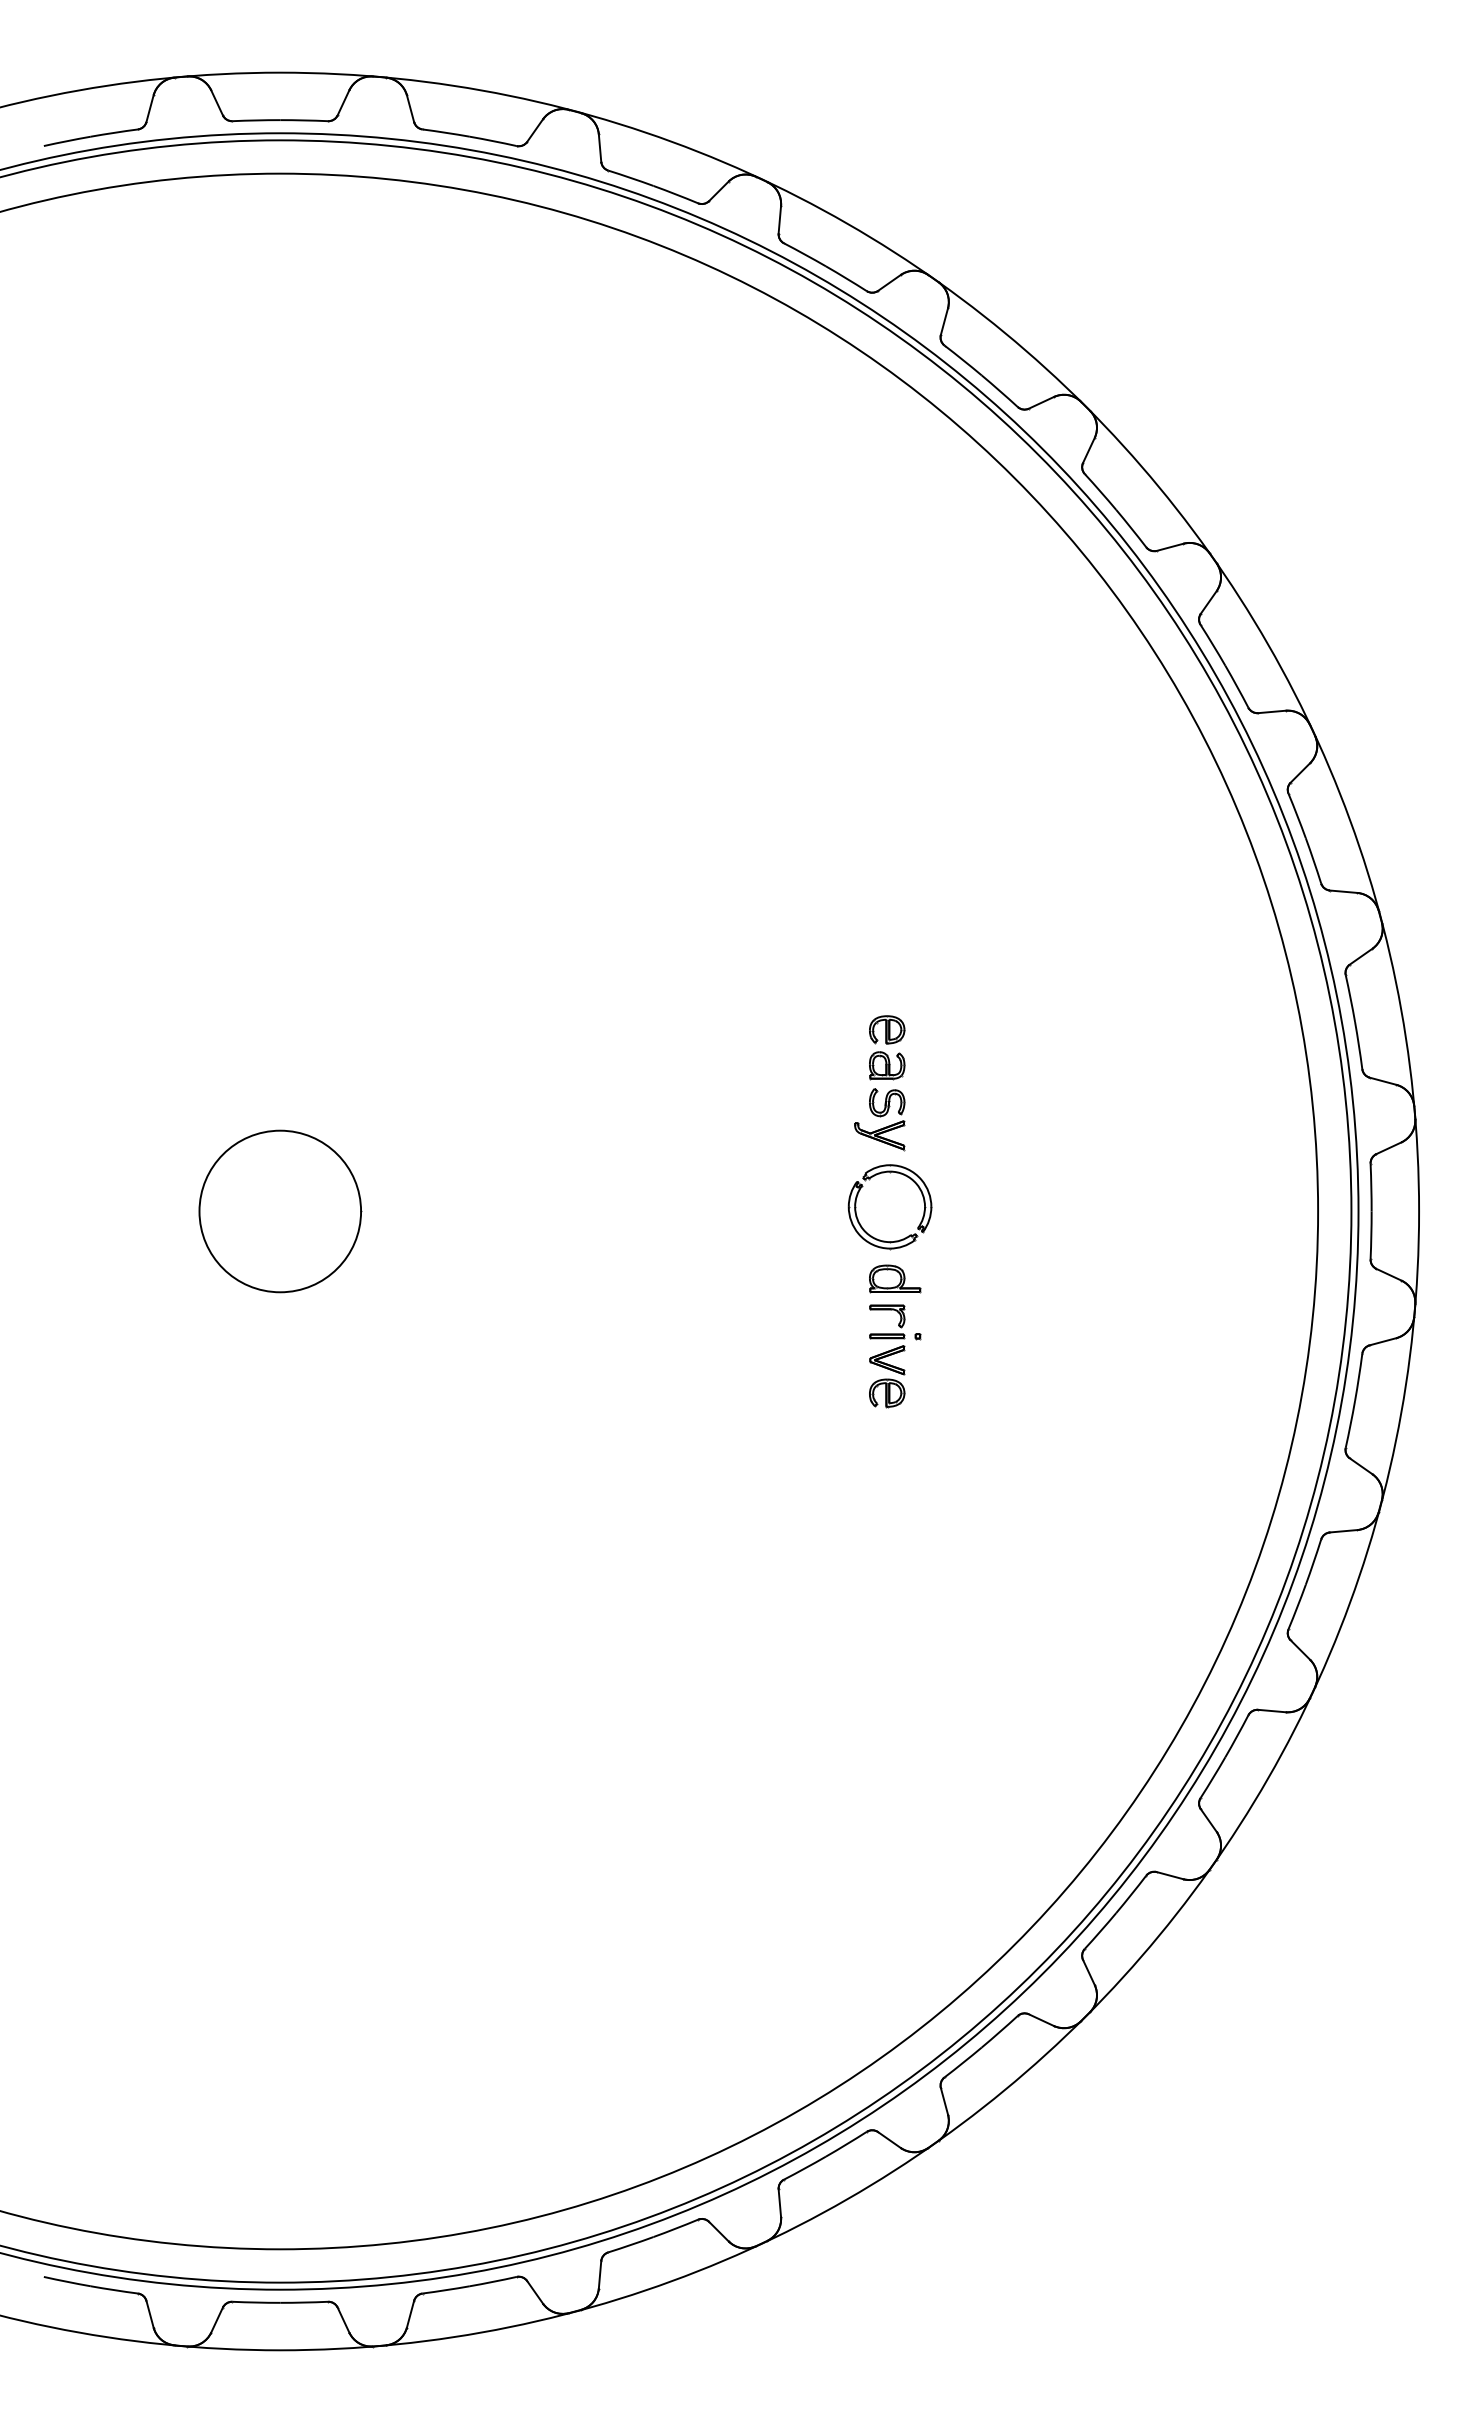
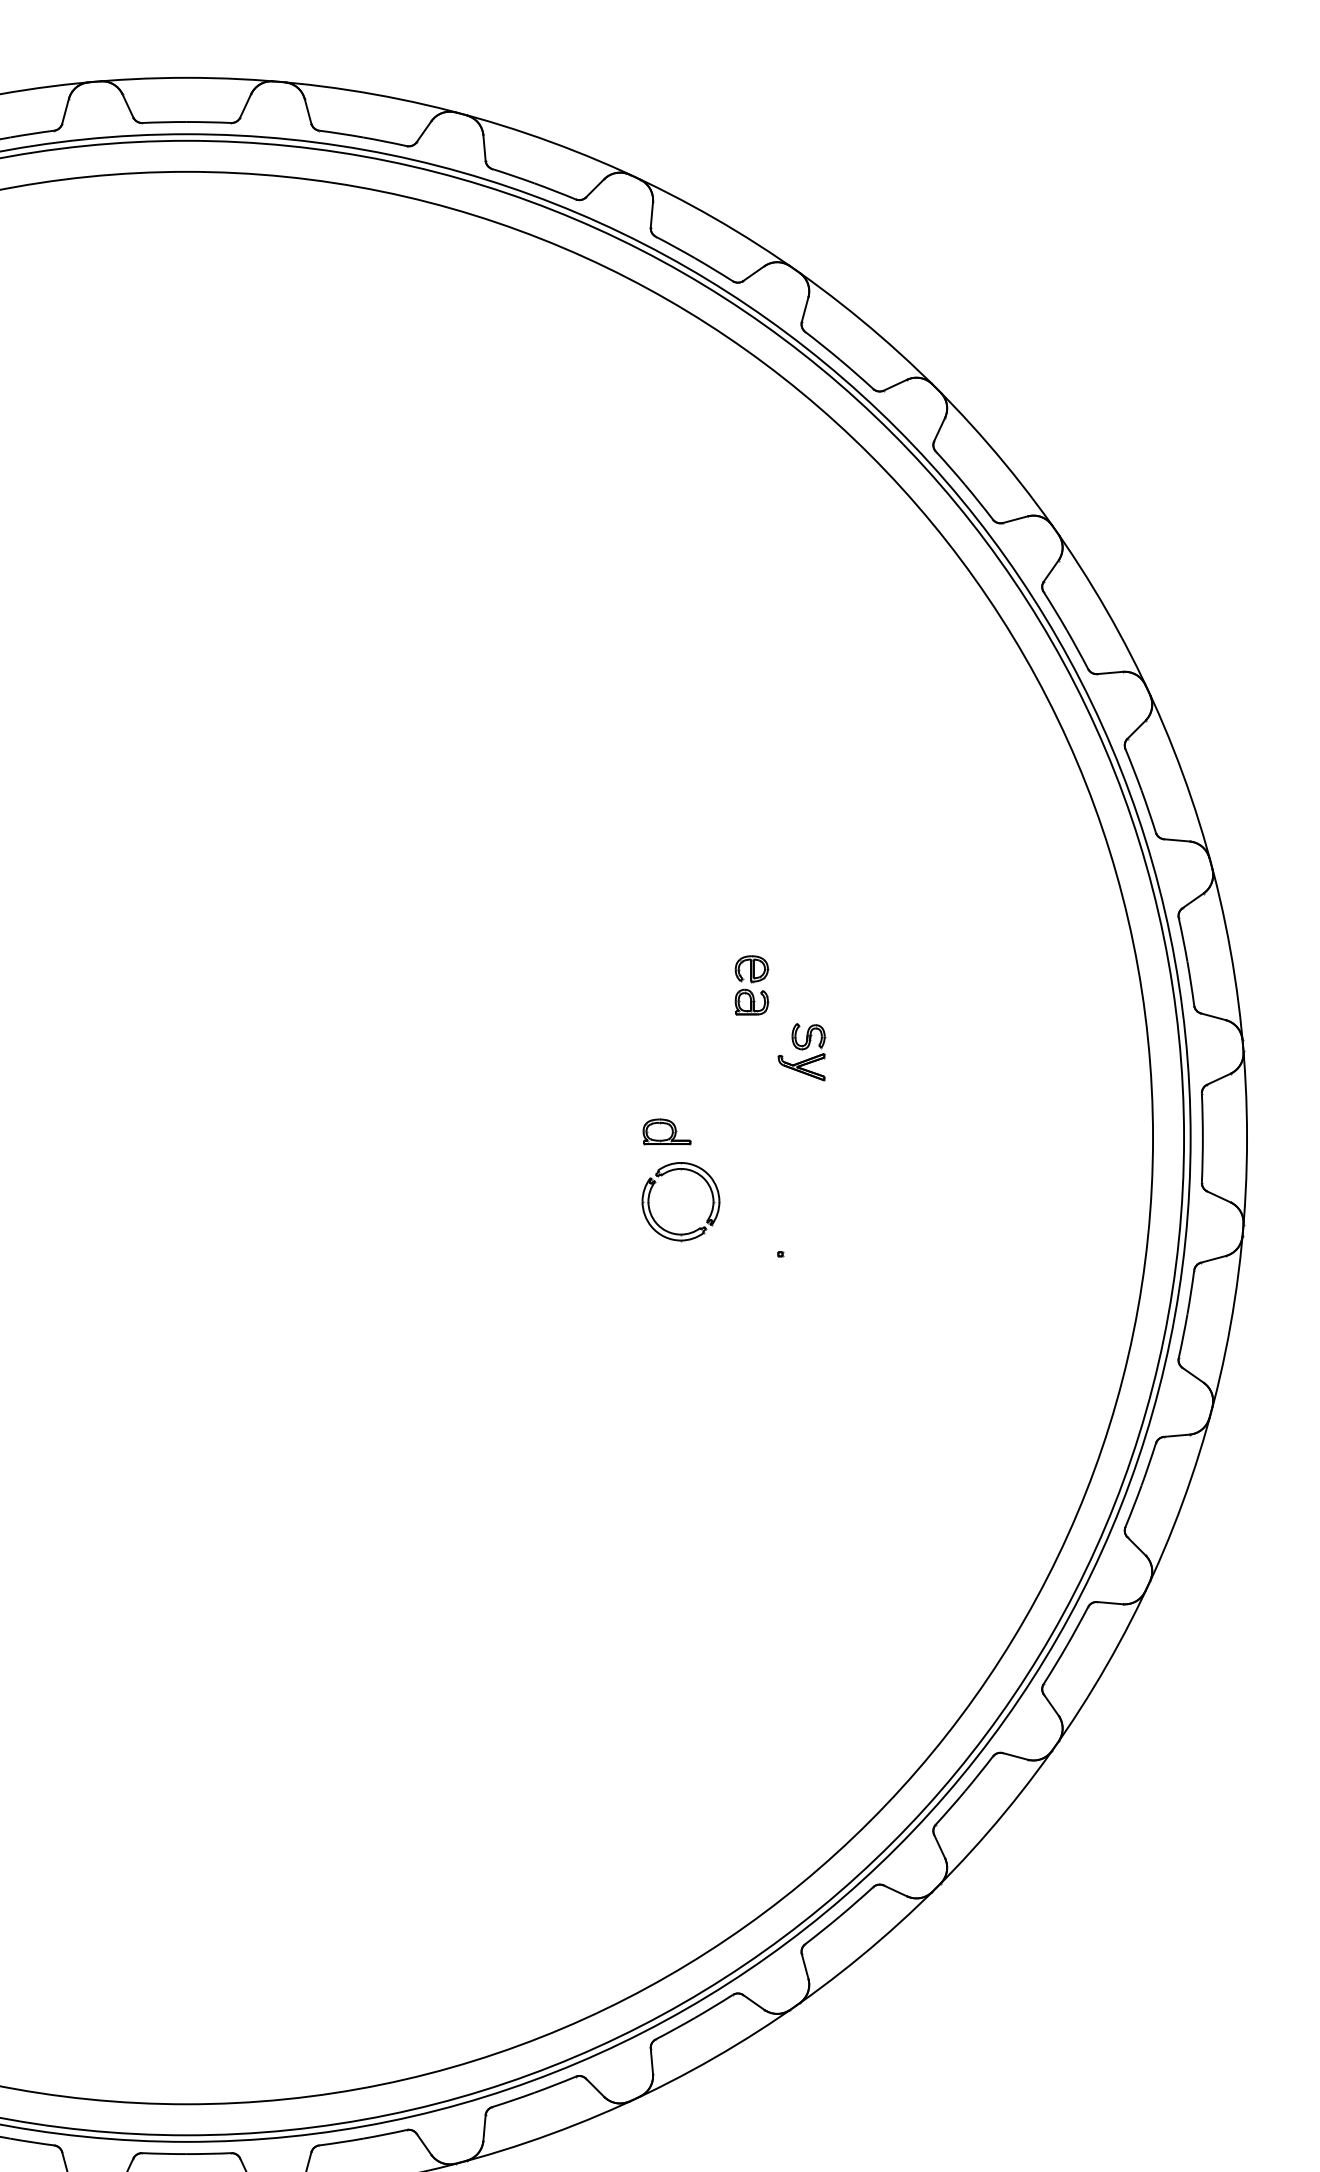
part: (879, 1119) -> (801, 1052), moved
part: (280, 1211) -> (187, 1138), removed
part: (858, 1218) -> (651, 1212), moved
part: (895, 1278) -> (667, 1131), moved
part: (887, 1356) -> (752, 1273), removed

